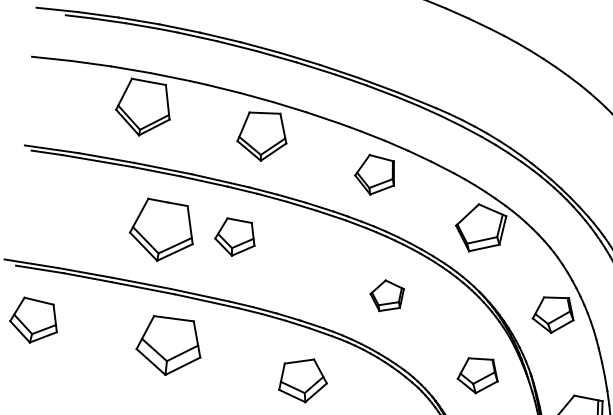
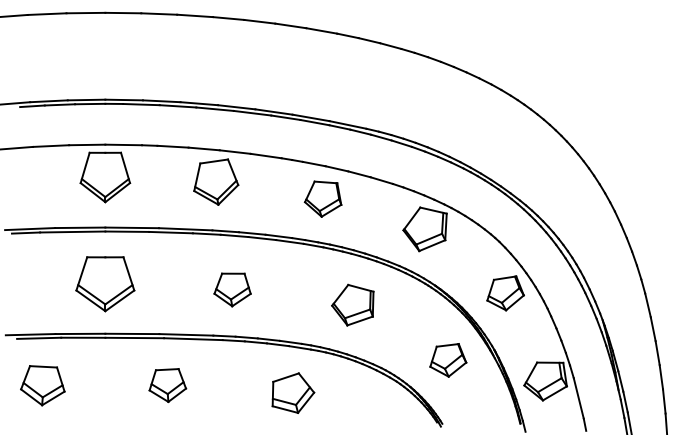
part: (162, 231) -> (105, 284), moved
part: (235, 237) -> (232, 289), moved
part: (386, 295) -> (352, 304), size x1.43
part: (169, 346) -> (167, 385), size x0.62

